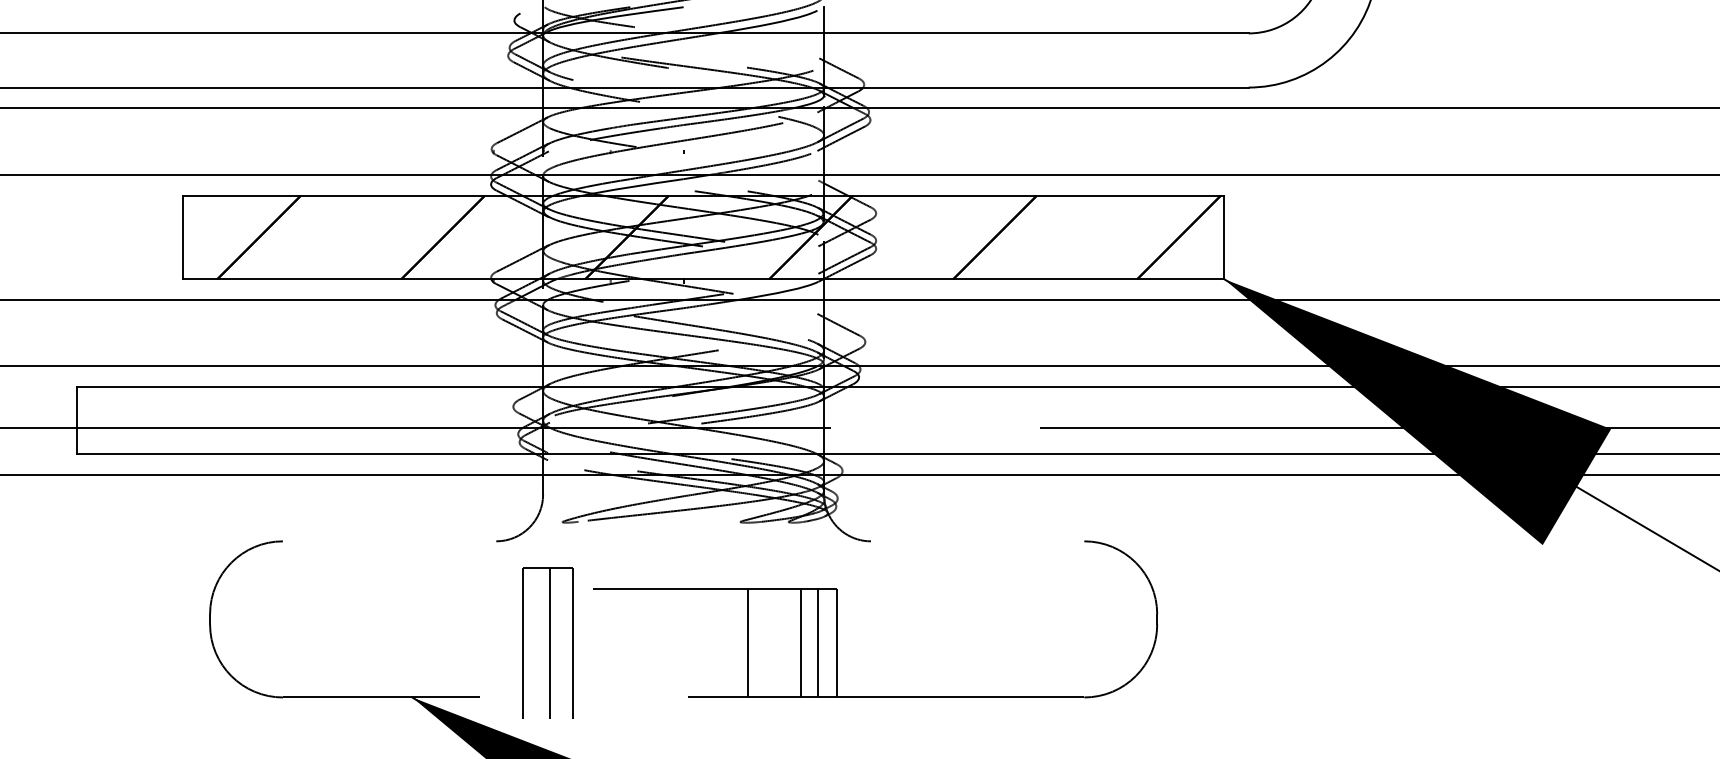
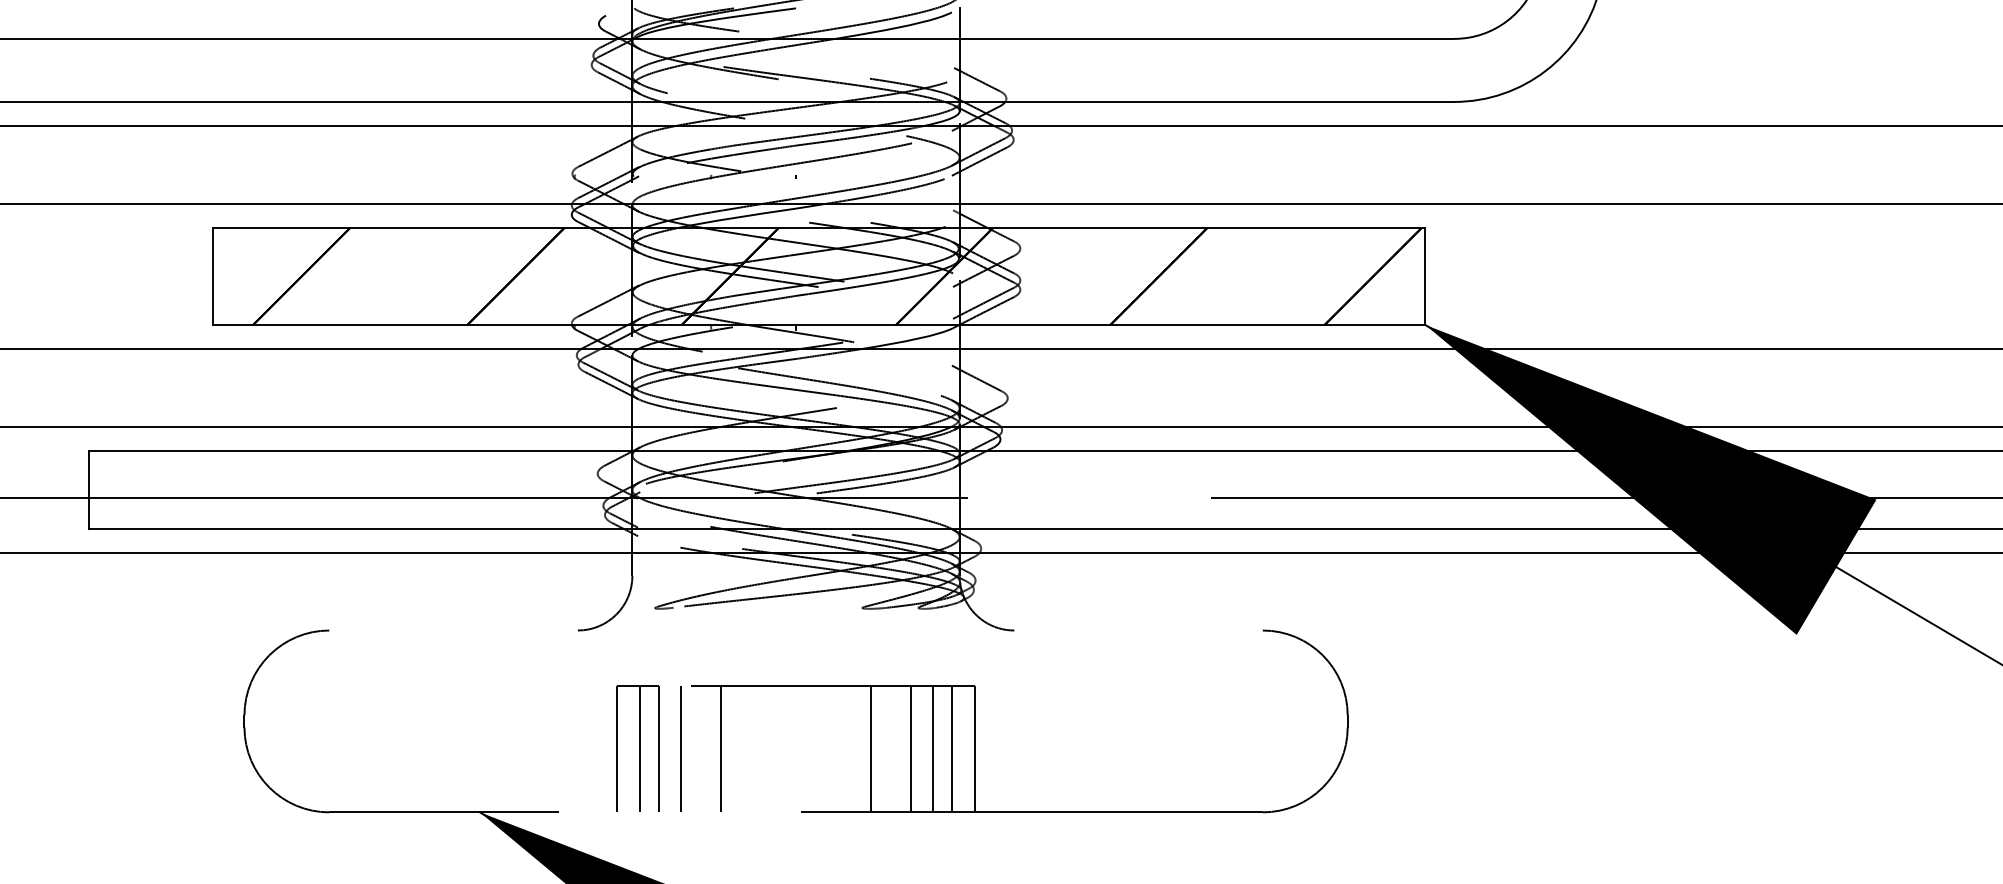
part: (547, 642) -> (637, 748), size x0.71
line: (585, 643) -> (681, 749), added
line: (619, 643) -> (721, 749), added
line: (782, 643) -> (911, 749), added

